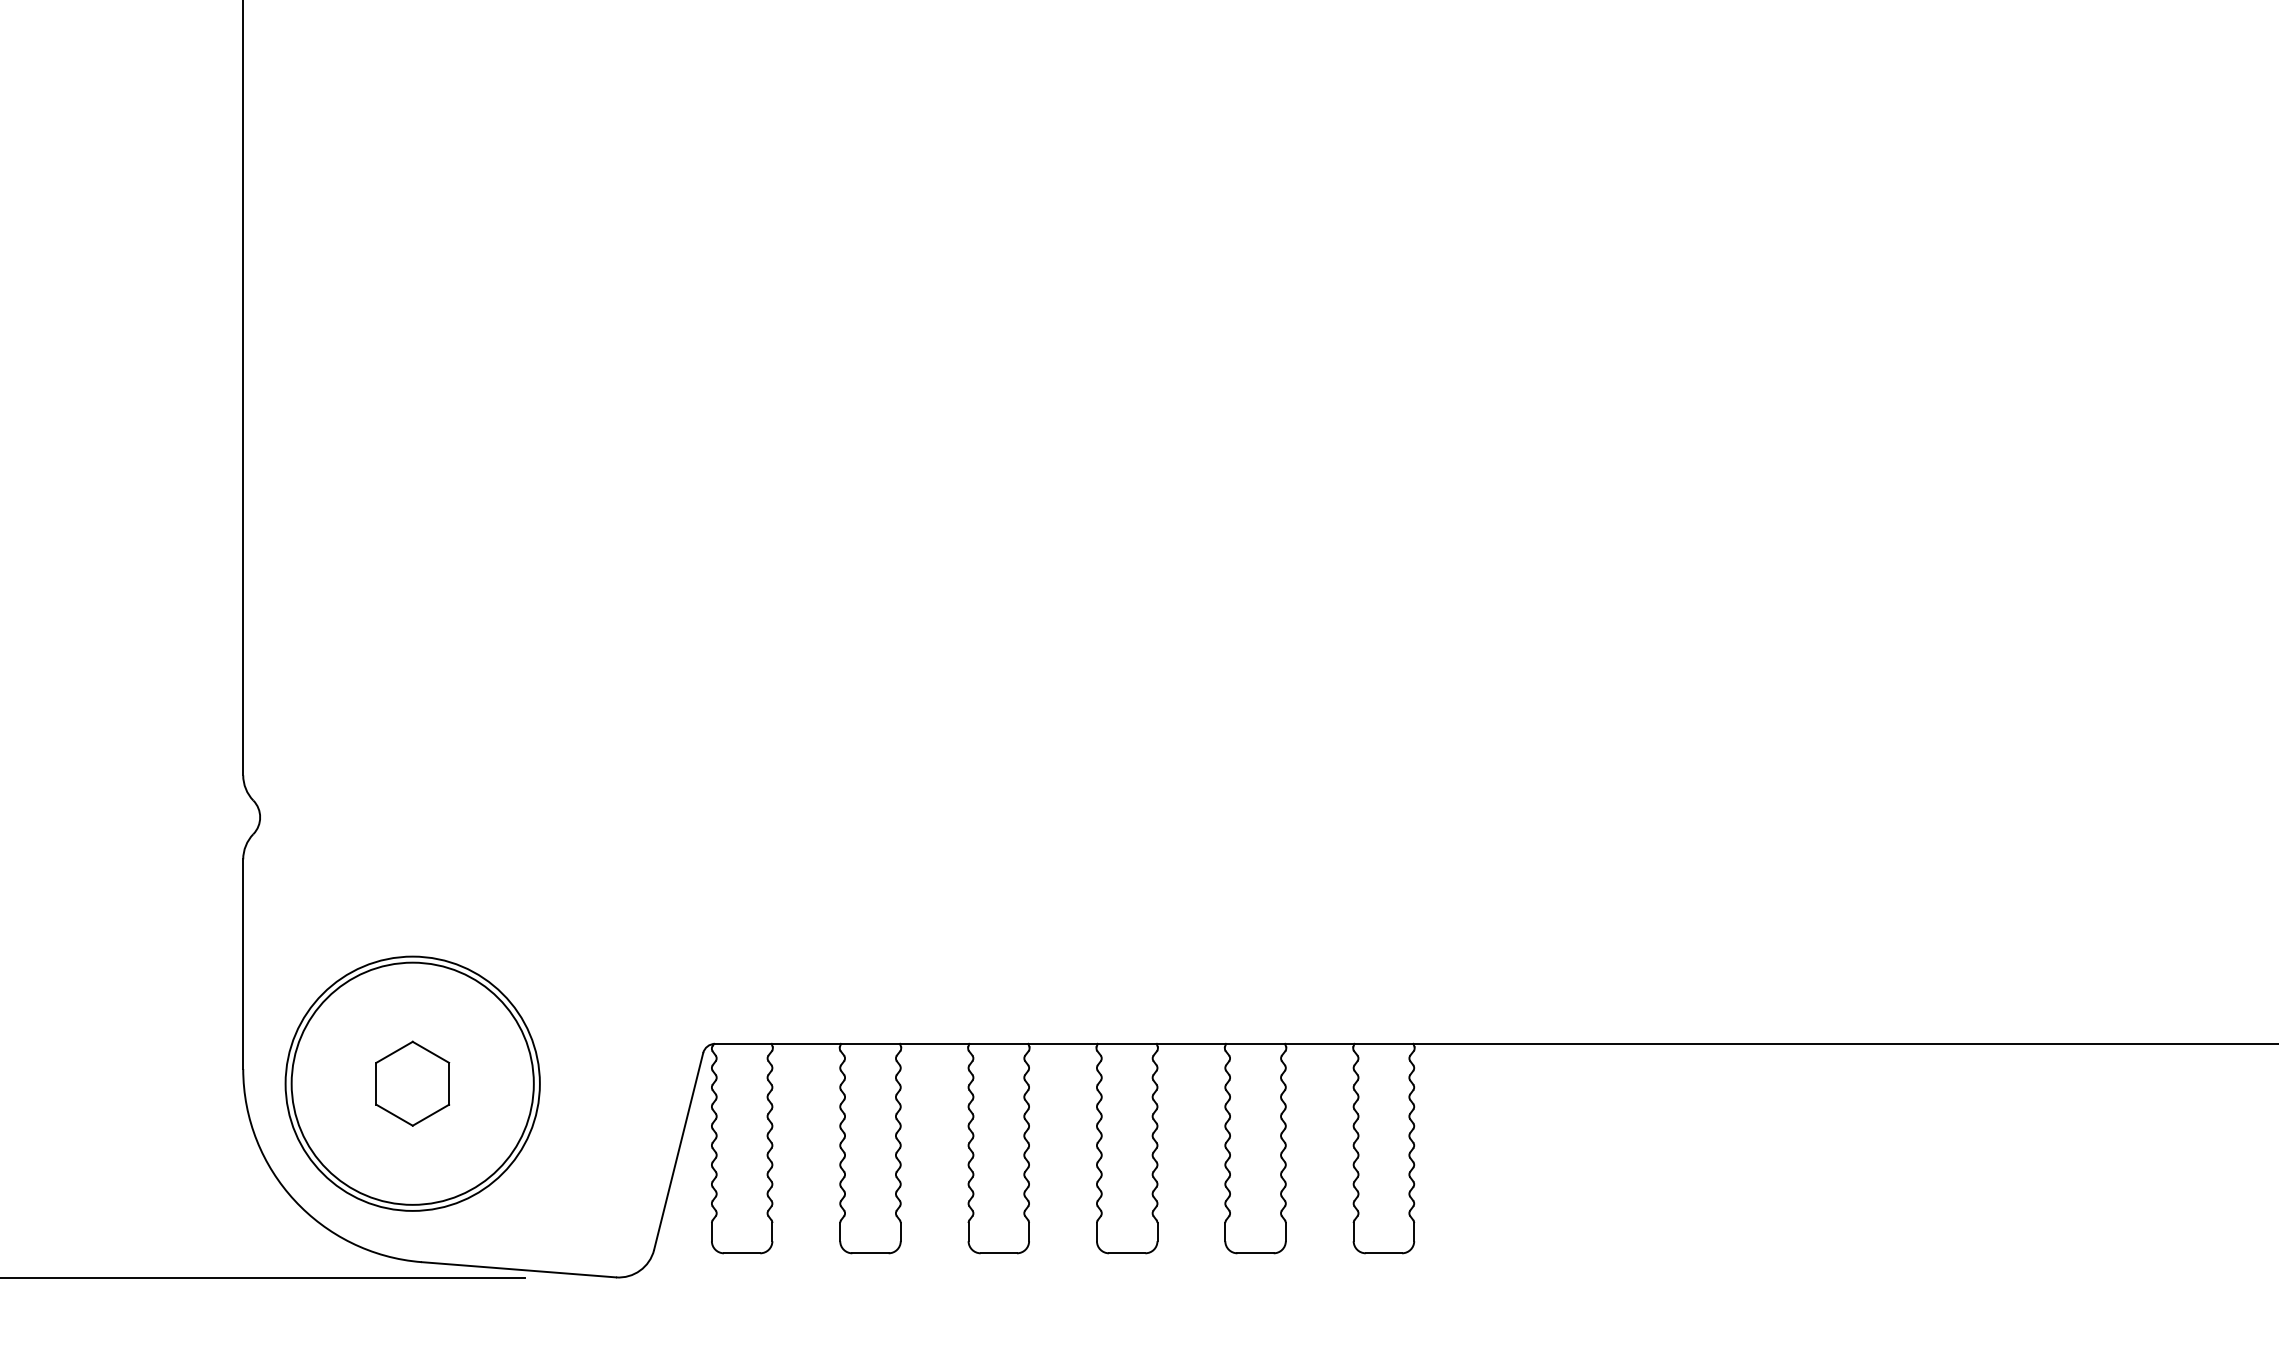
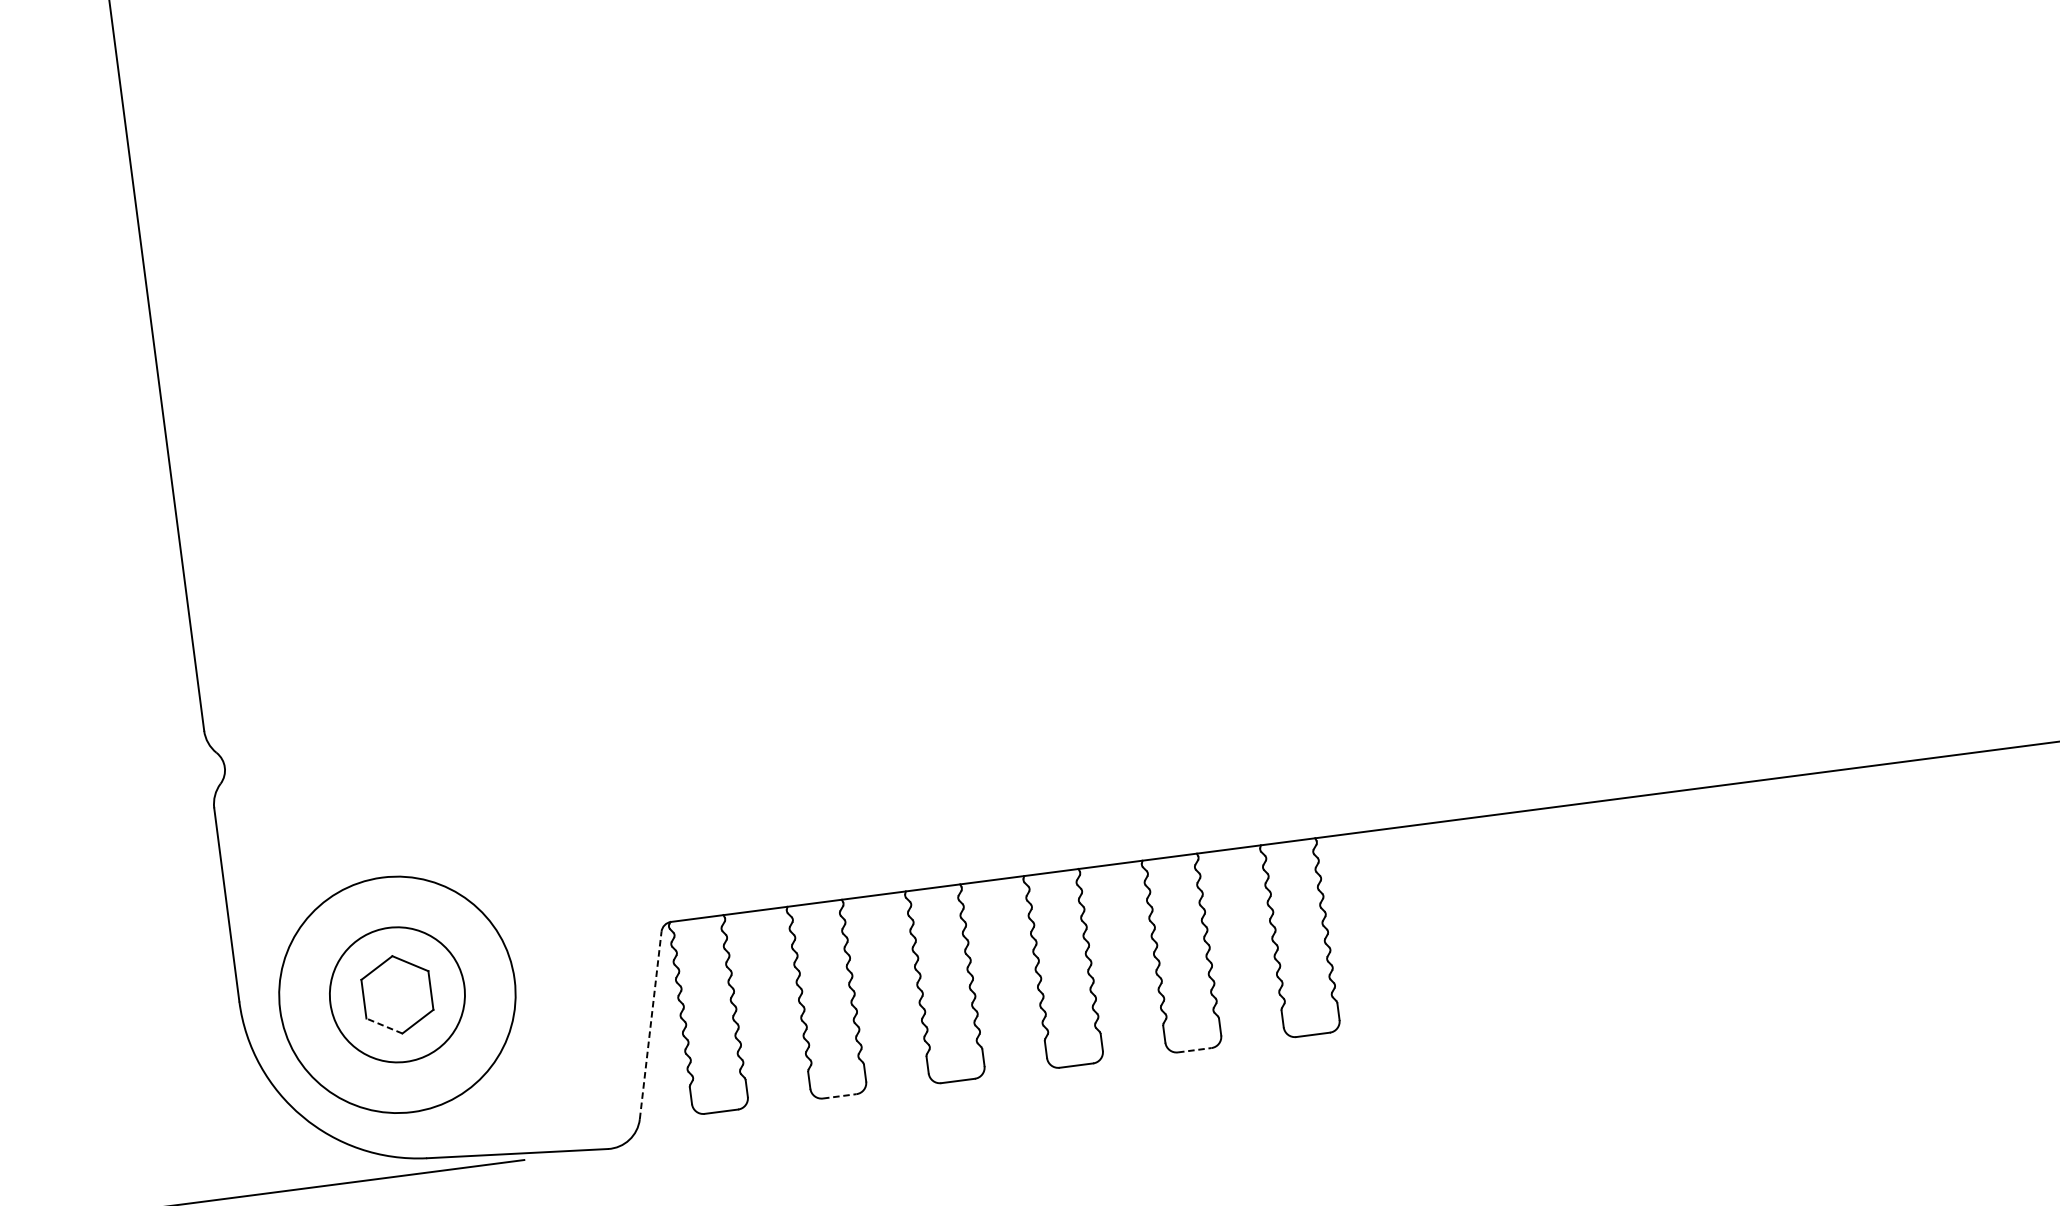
circle: (412, 1083) -> (397, 994), size x0.6
line: (394, 1115) -> (384, 1026), solid -> dashed
line: (678, 1151) -> (650, 1025), solid -> dashed
line: (870, 1253) -> (839, 1096), solid -> dashed
line: (1256, 1253) -> (1195, 1050), solid -> dashed

